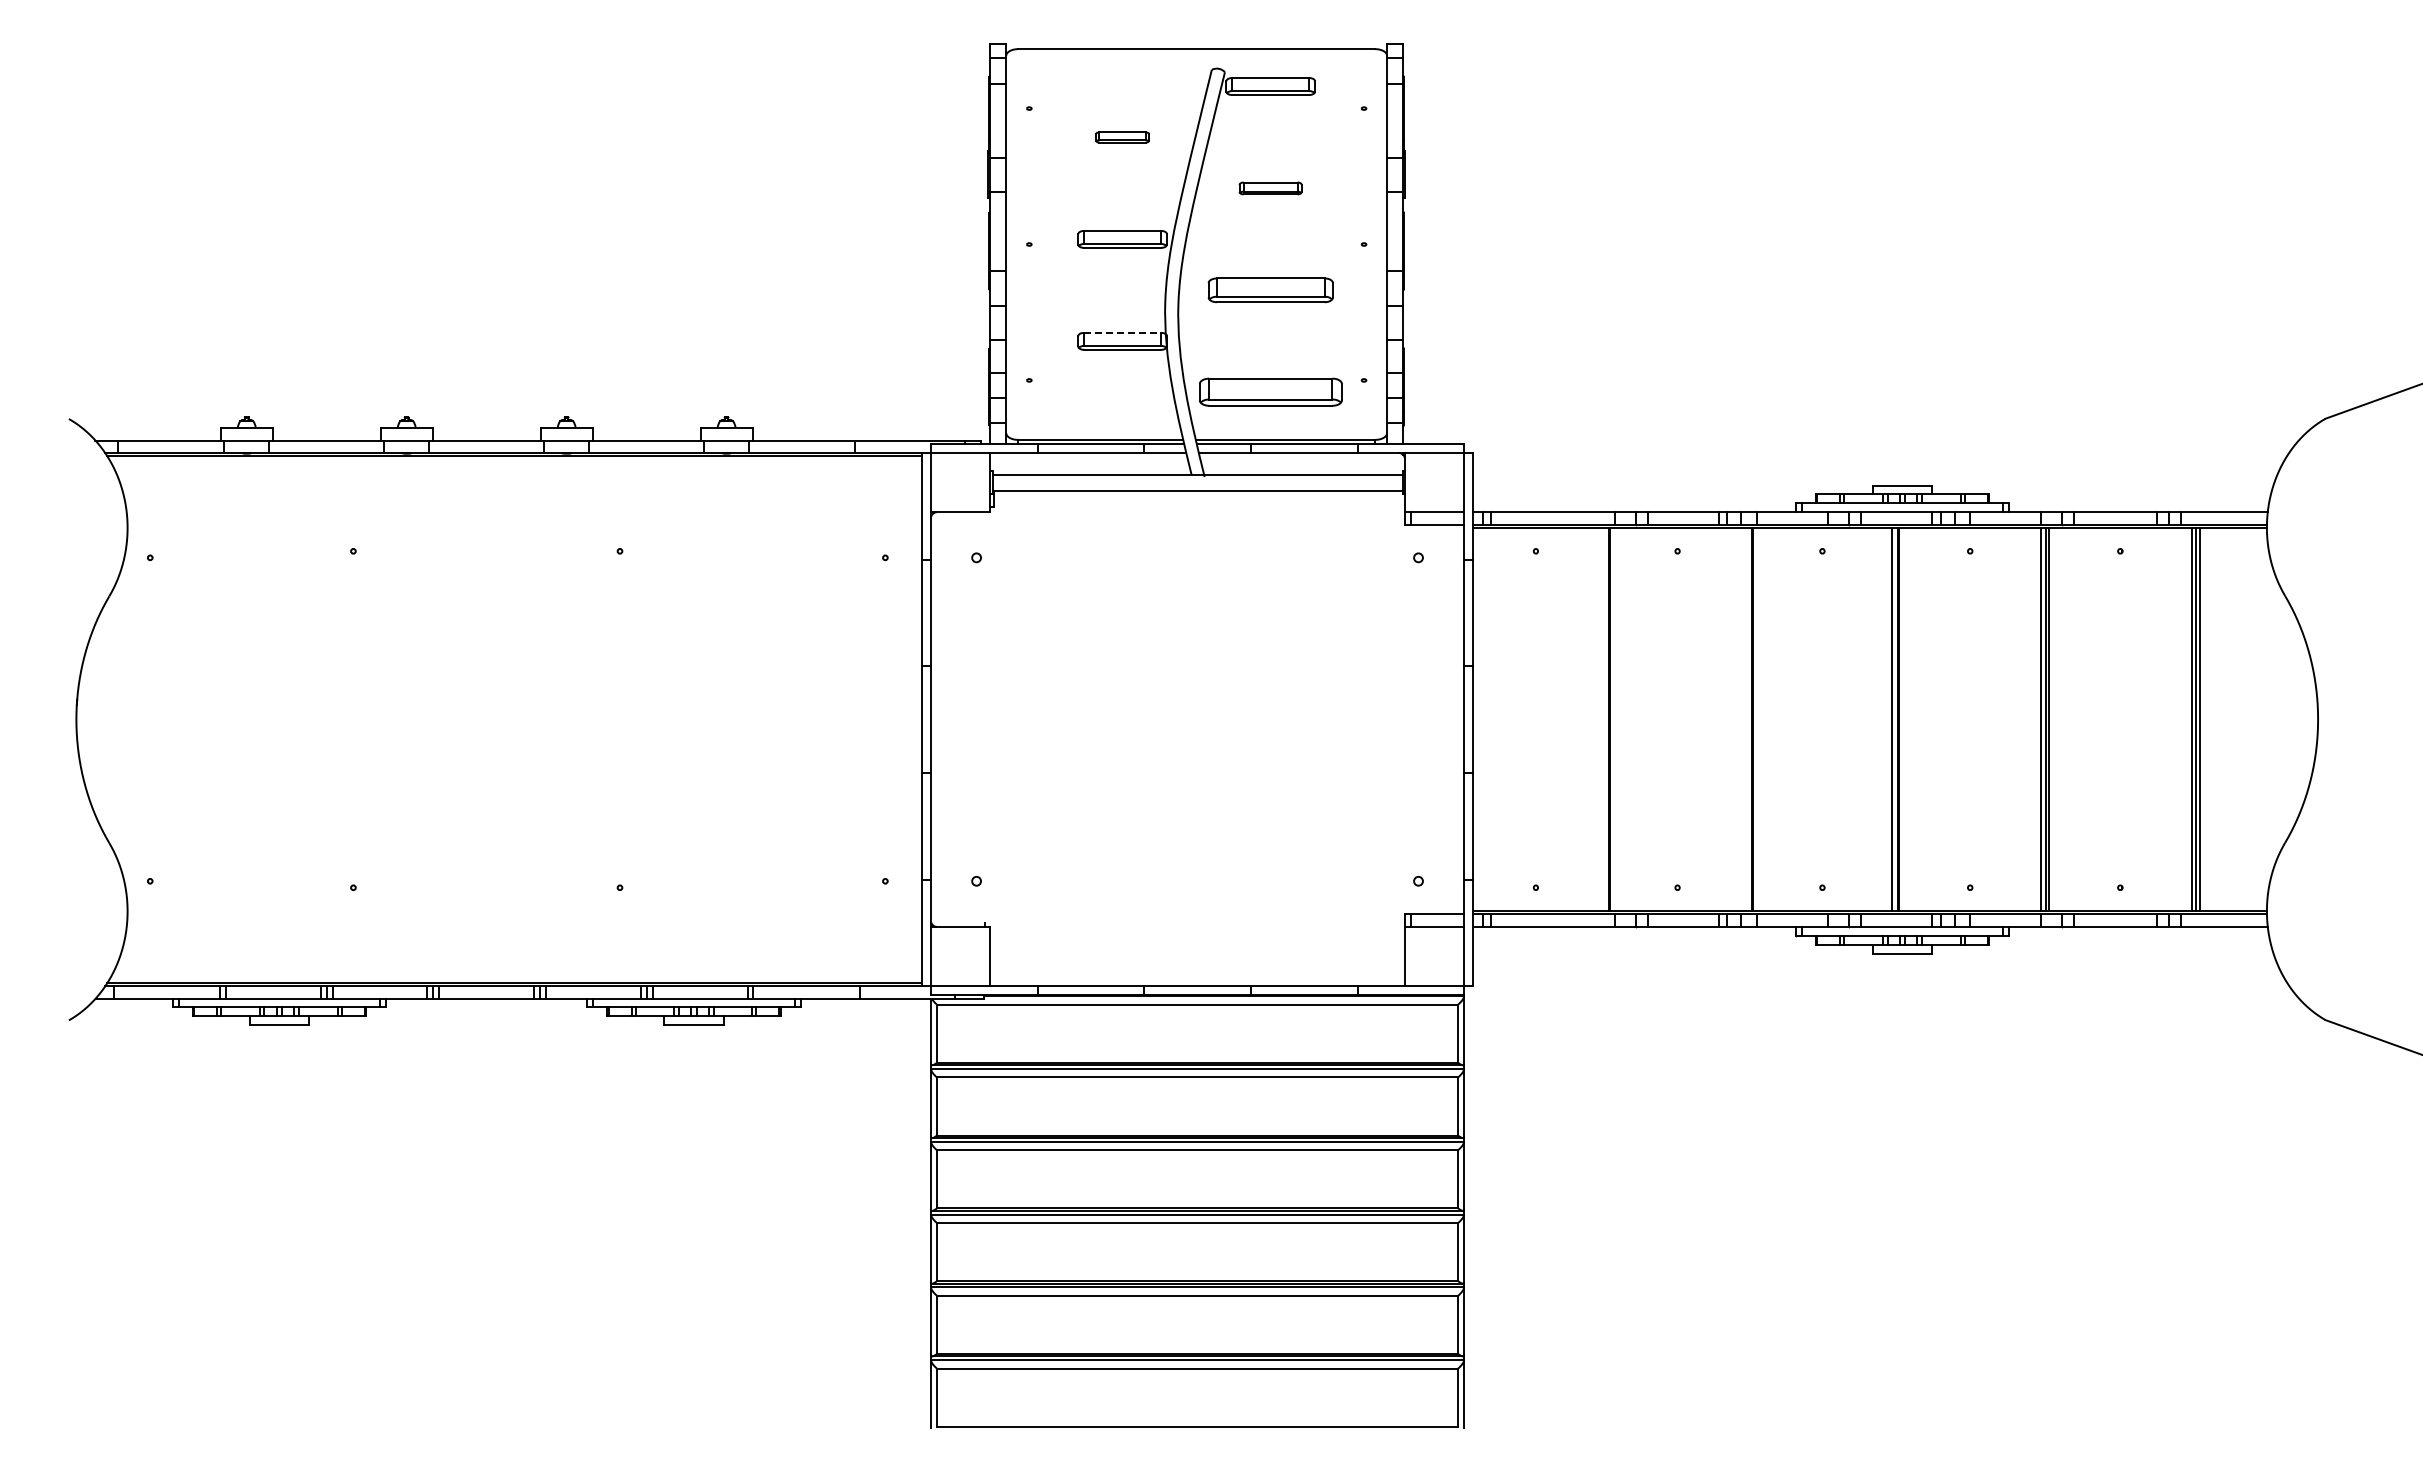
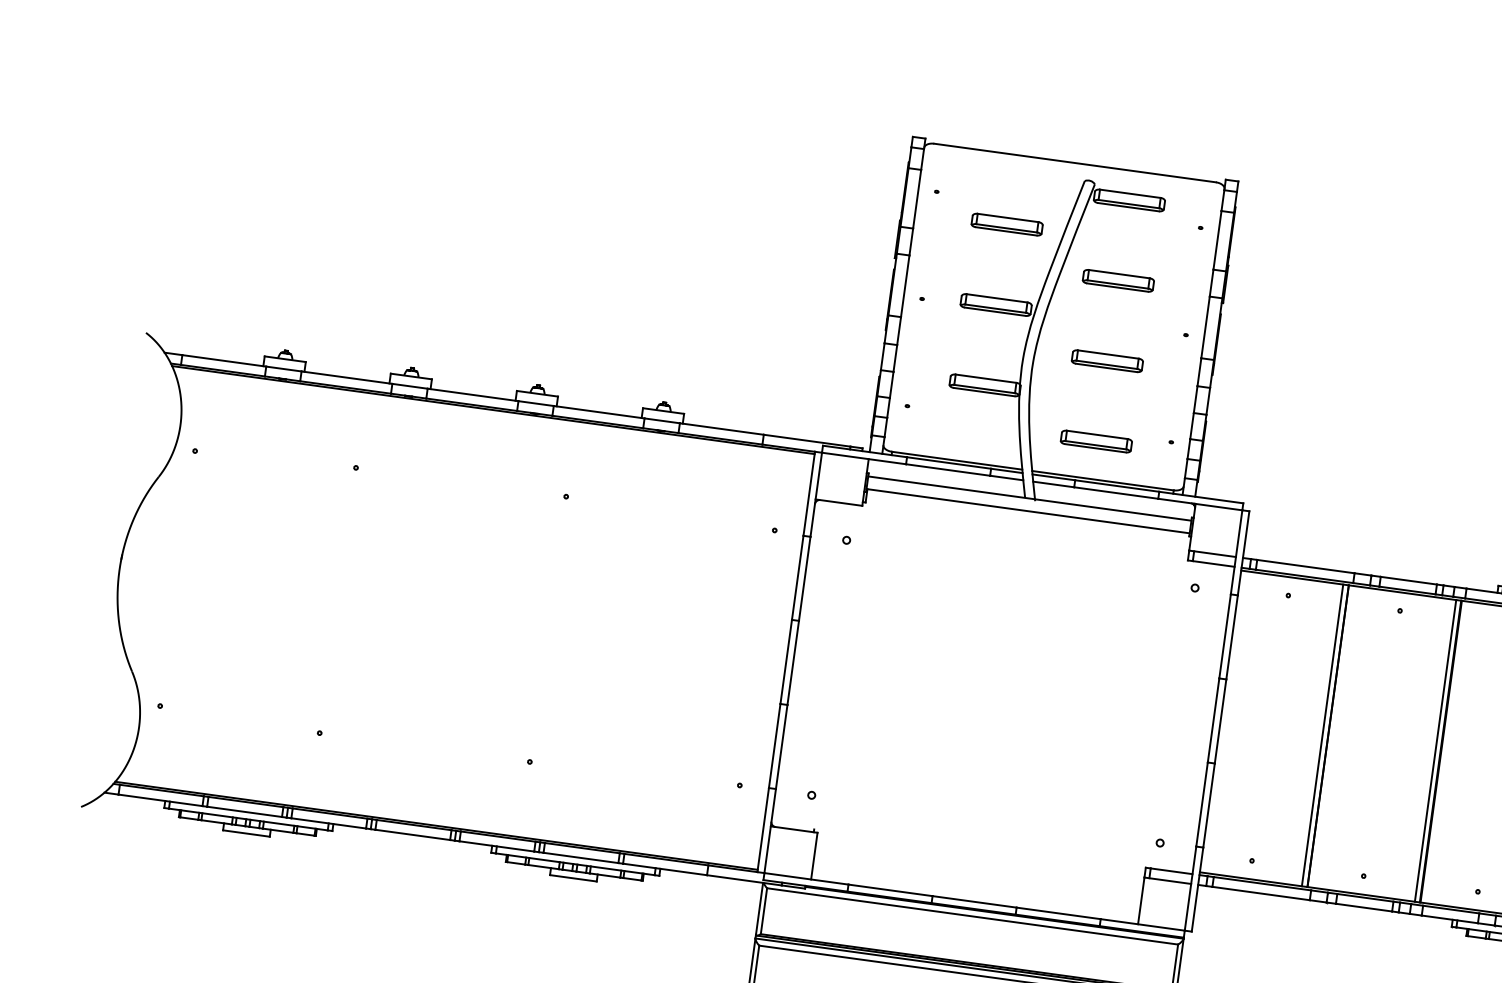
part: (1122, 137) -> (1007, 224), size x1.67
part: (1270, 188) -> (1118, 280), size x1.43
part: (1270, 290) -> (1107, 361), size x0.71
line: (1122, 332) -> (986, 378), dashed -> solid
part: (1270, 392) -> (1096, 441), size x0.62
line: (1602, 719) -> (1322, 735), added
line: (1745, 719) -> (1435, 750), added

